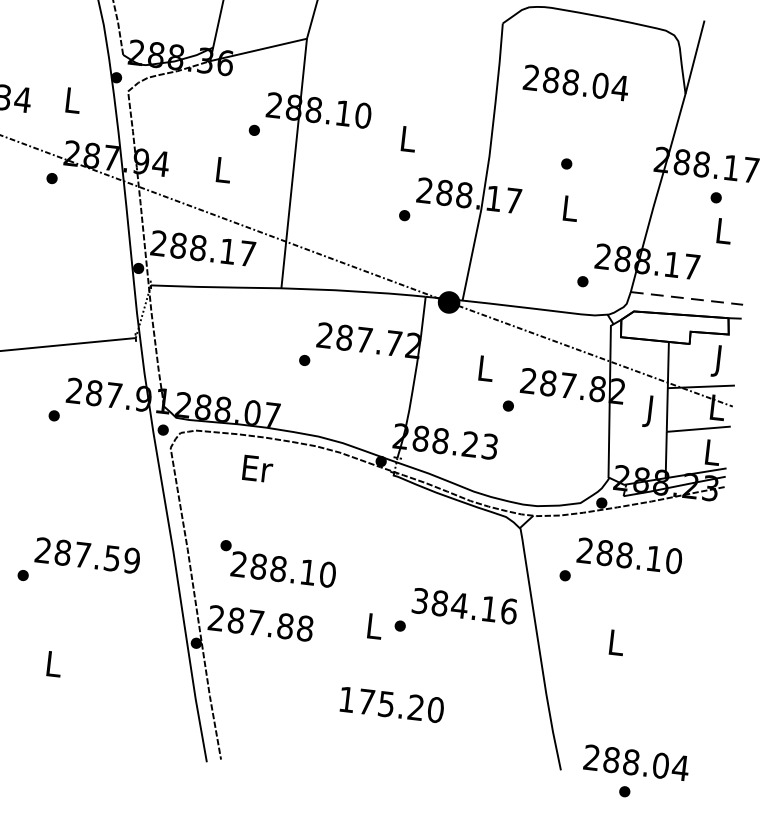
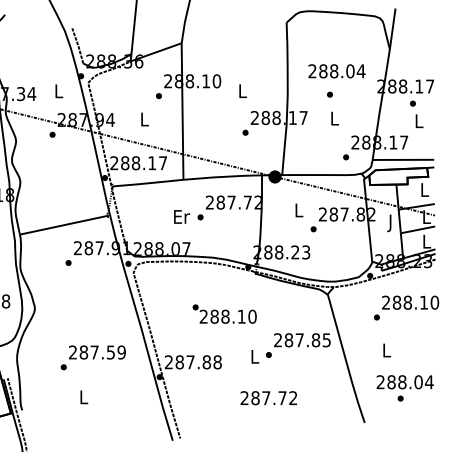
text: (575, 83) -> (336, 71), moved
line: (689, 297) -> (404, 159), dashed -> solid
text: (720, 360) -> (425, 191), J -> L
text: (256, 467) -> (181, 216), moved
text: (277, 562) -> (224, 313), moved
text: (77, 563) -> (92, 357), moved
text: (621, 563) -> (406, 307), moved
text: (464, 606) -> (302, 340), 384.16 -> 287.85
text: (390, 705) -> (268, 398), 175.20 -> 287.72
text: (633, 774) -> (404, 388), moved

